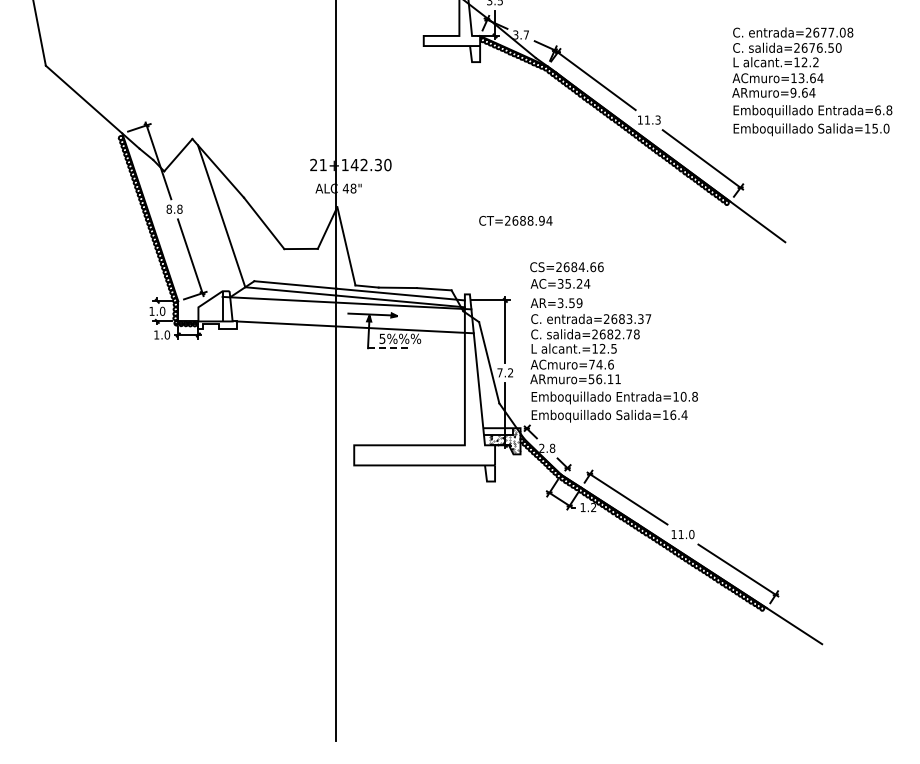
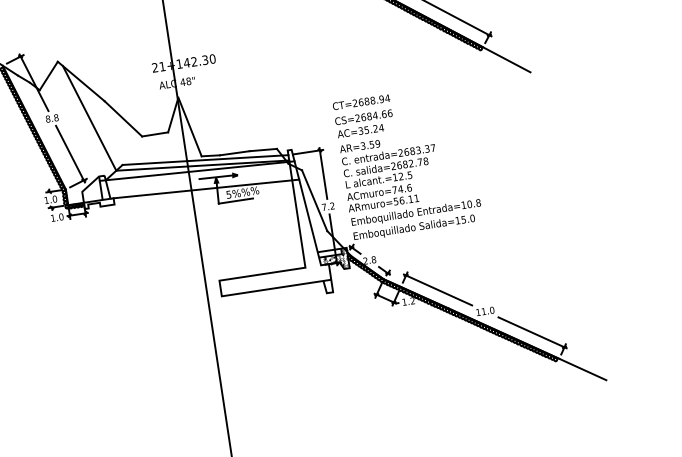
text: (515, 220) -> (361, 102), moved
line: (390, 348) -> (236, 201), dashed -> solid
text: (678, 415) -> (467, 219), Salida=16.4 -> Salida=15.0

